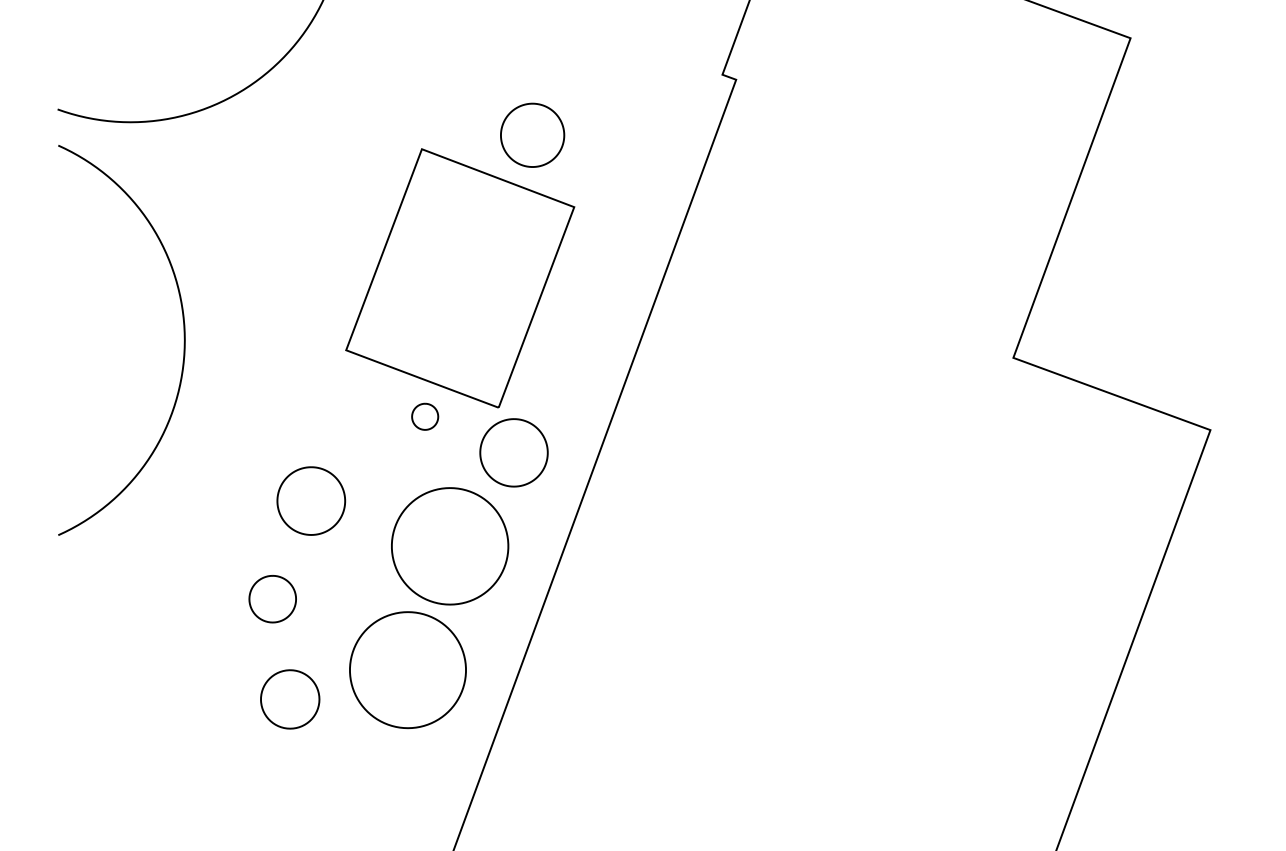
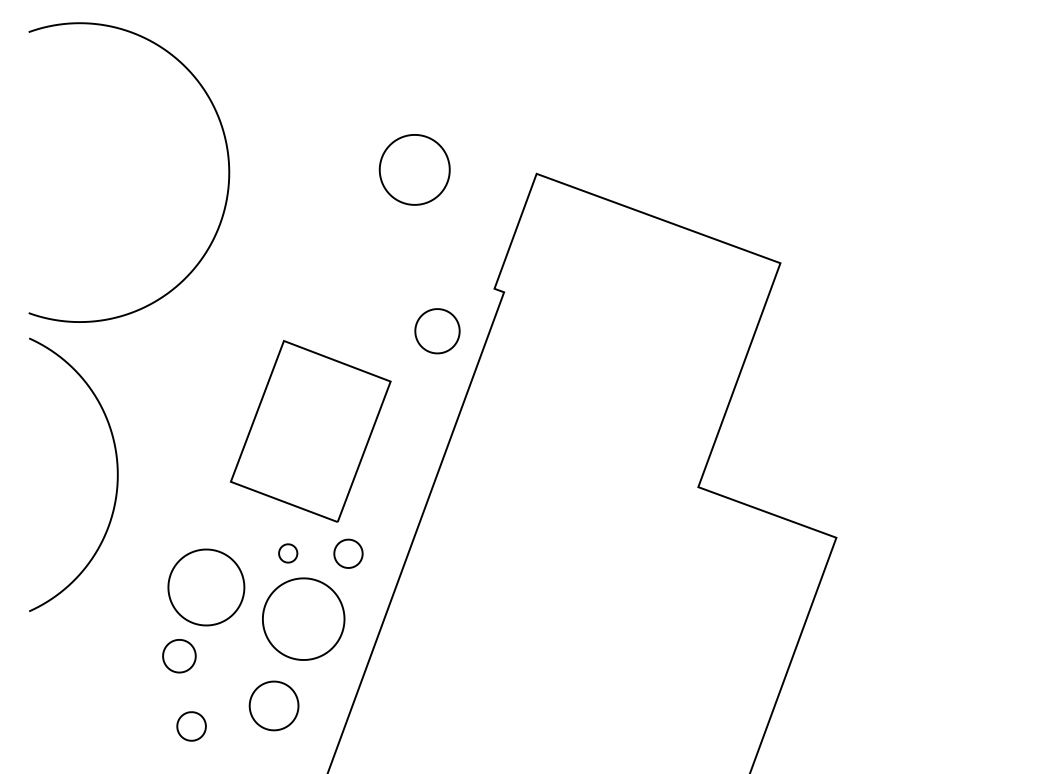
part: (532, 135) -> (437, 331), moved
part: (425, 416) -> (288, 553), moved
part: (514, 452) -> (348, 553), size x0.6
part: (311, 501) -> (206, 587), size x1.6
part: (407, 669) -> (273, 705), size x0.6
part: (289, 699) -> (191, 726), size x0.7

